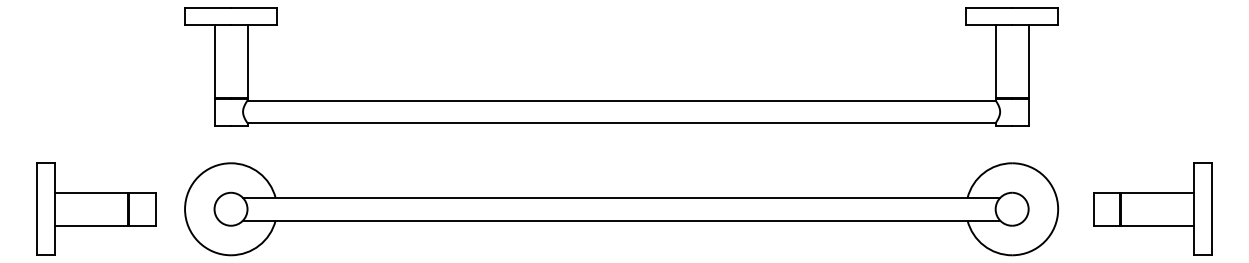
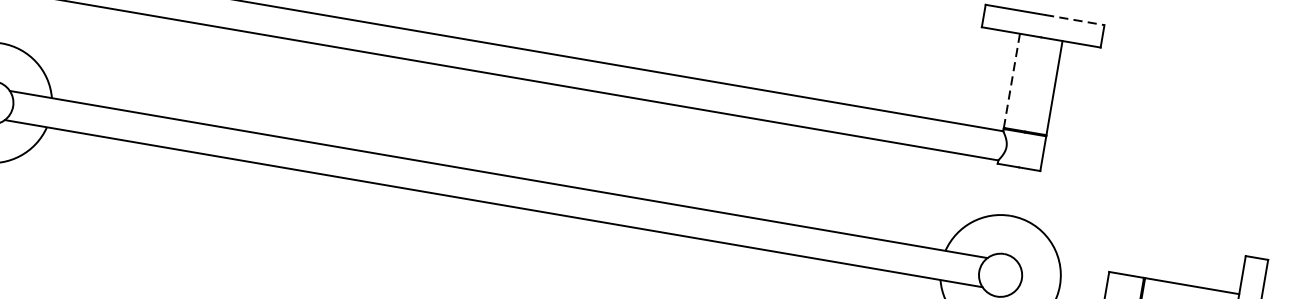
line: (1035, 7) -> (1075, 19), solid -> dashed
line: (995, 62) -> (1011, 82), solid -> dashed

